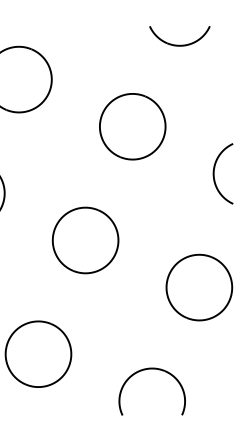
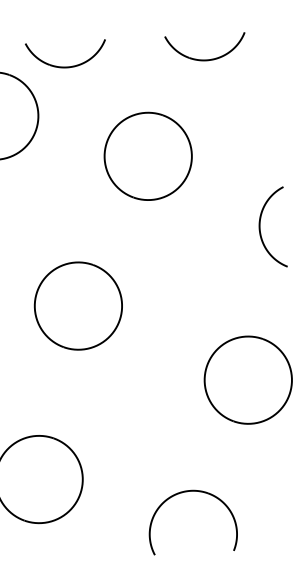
part: (74, 44) -> (66, 65), added
part: (132, 126) -> (147, 156), moved
part: (85, 240) -> (78, 306), moved

